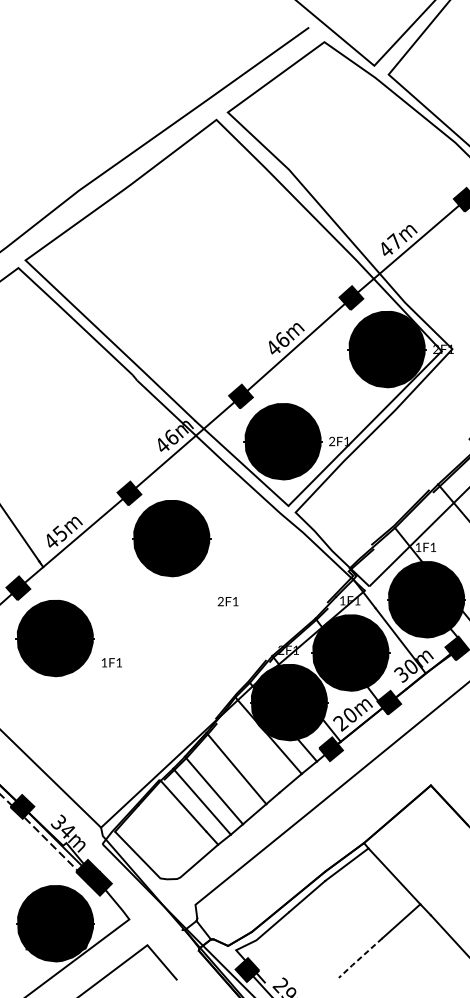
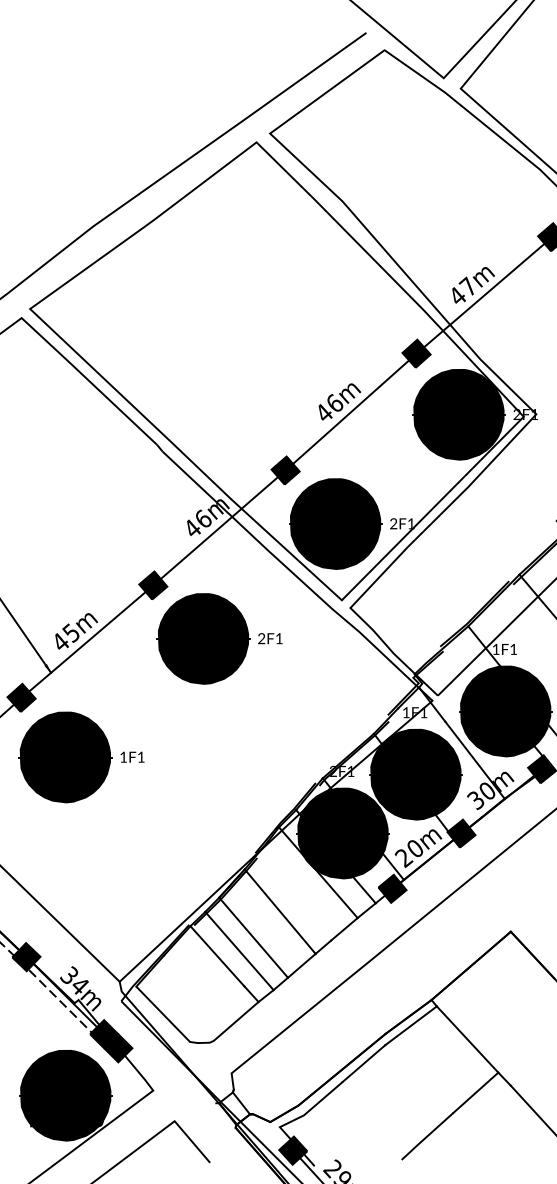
text: (228, 601) -> (270, 638), moved
text: (111, 662) -> (132, 756), moved
line: (359, 958) -> (426, 1136), dashed -> solid

